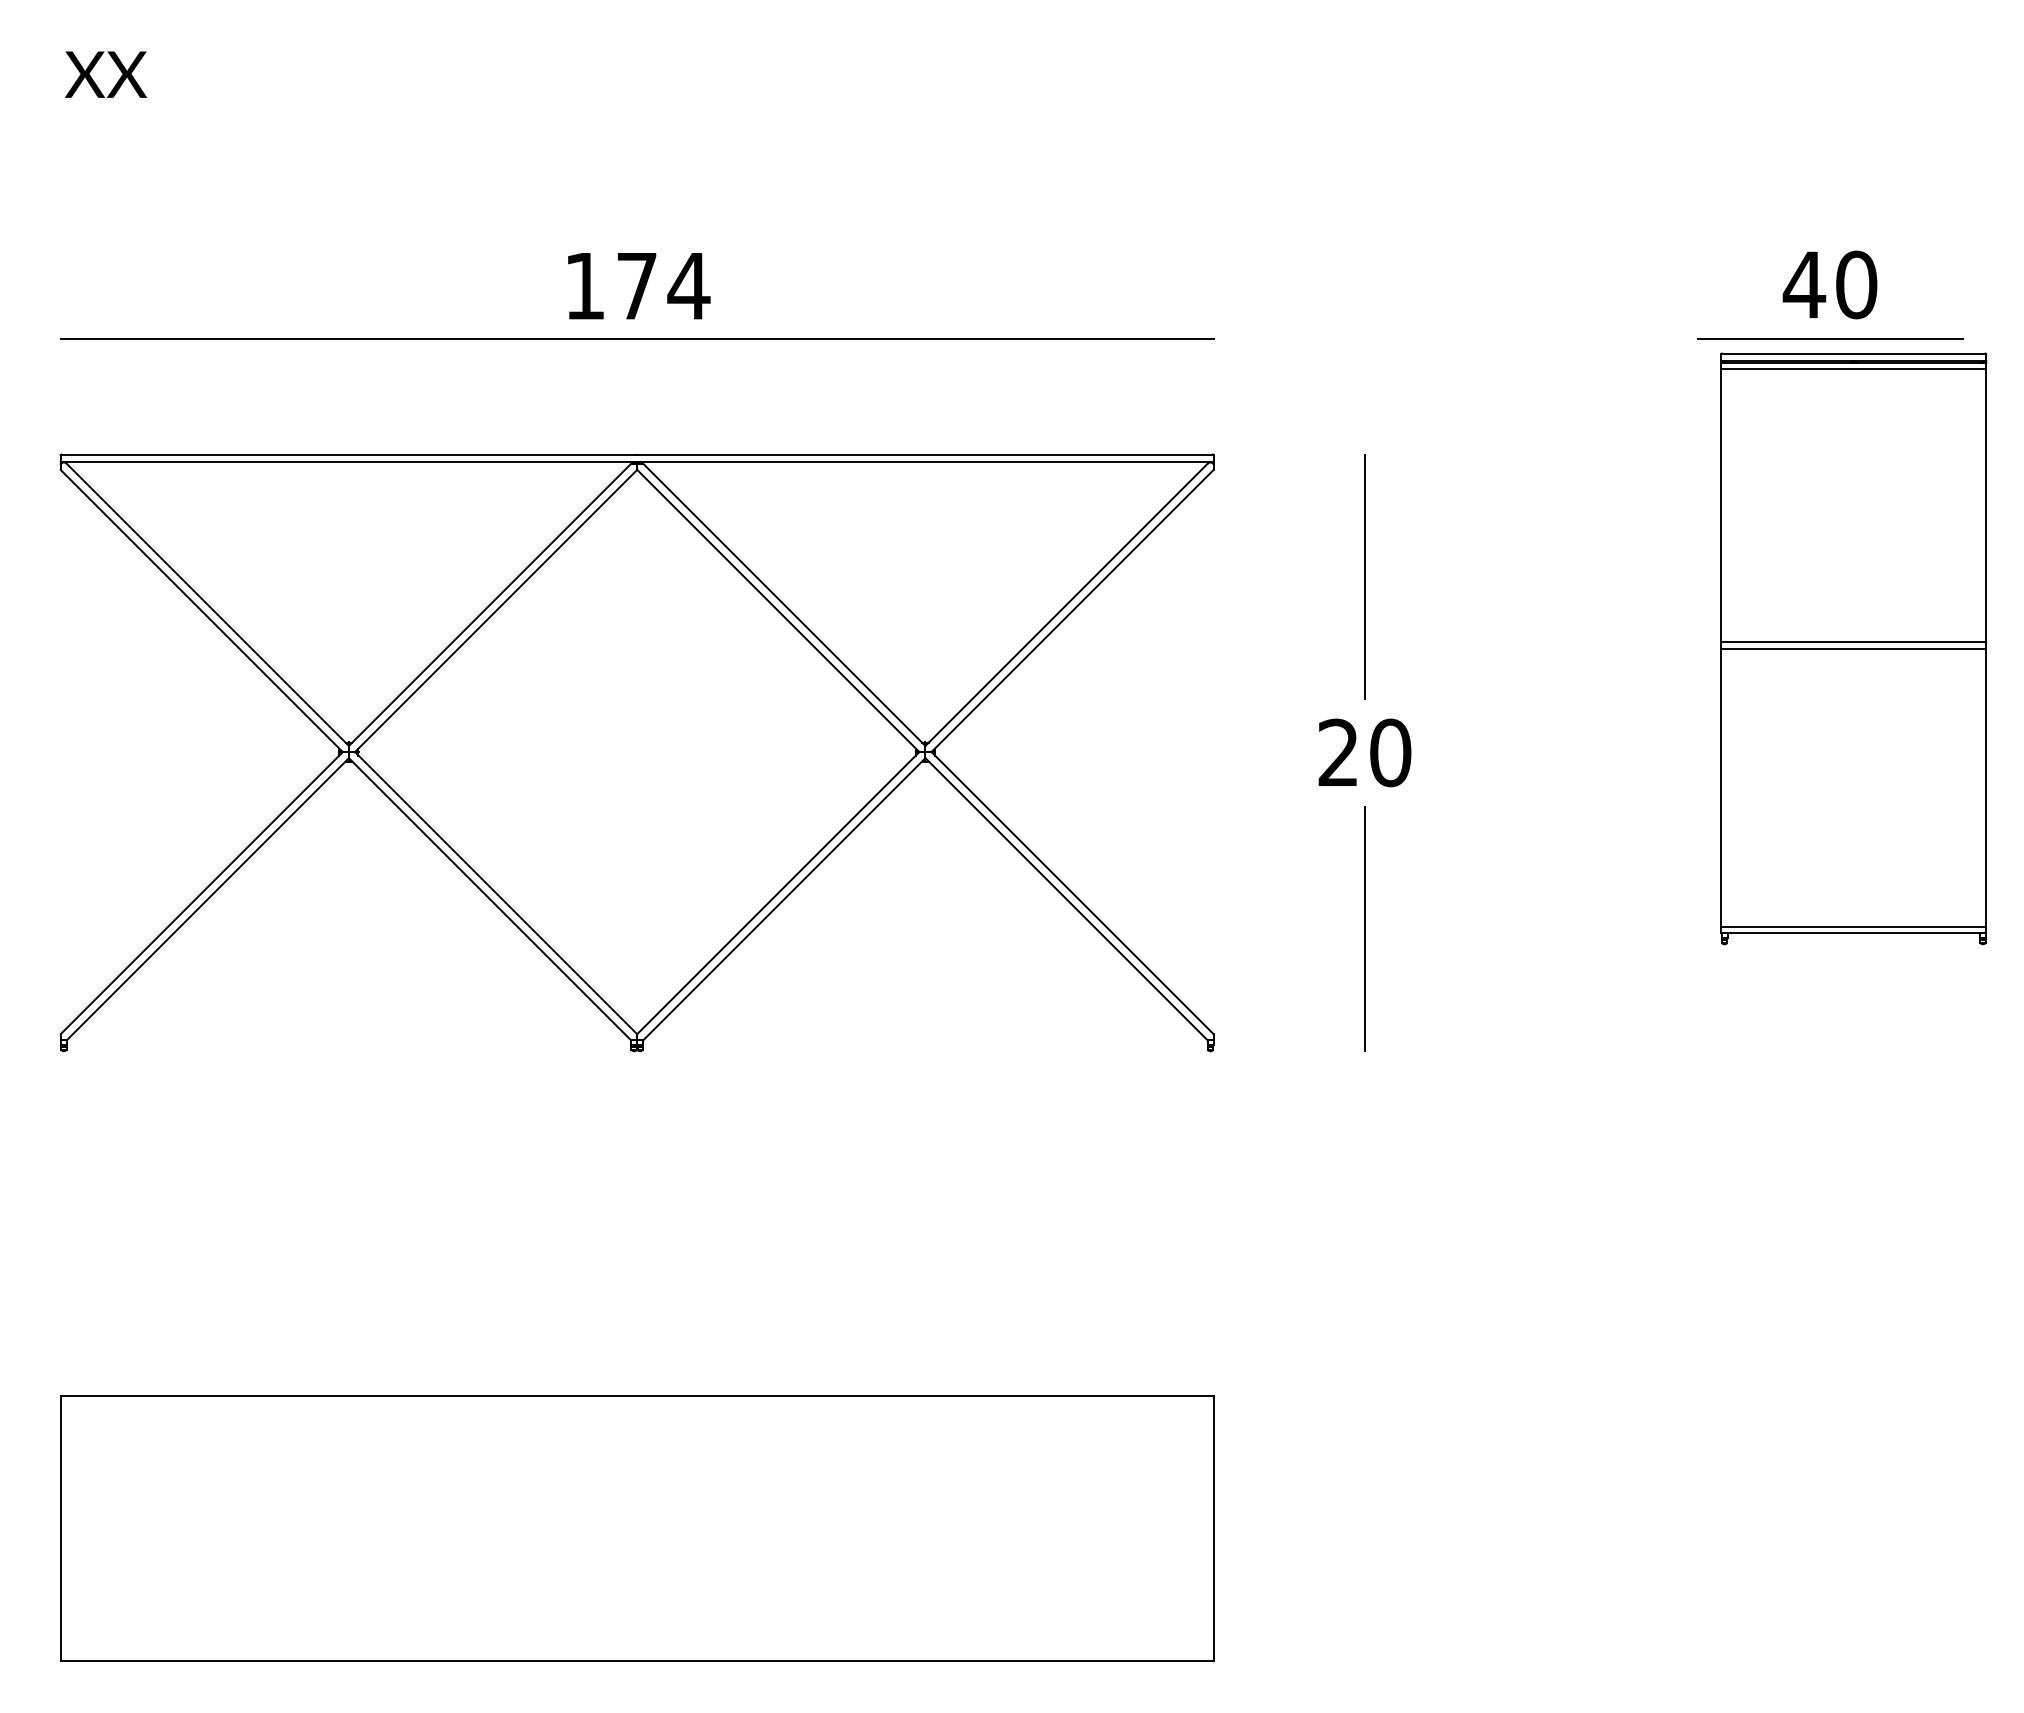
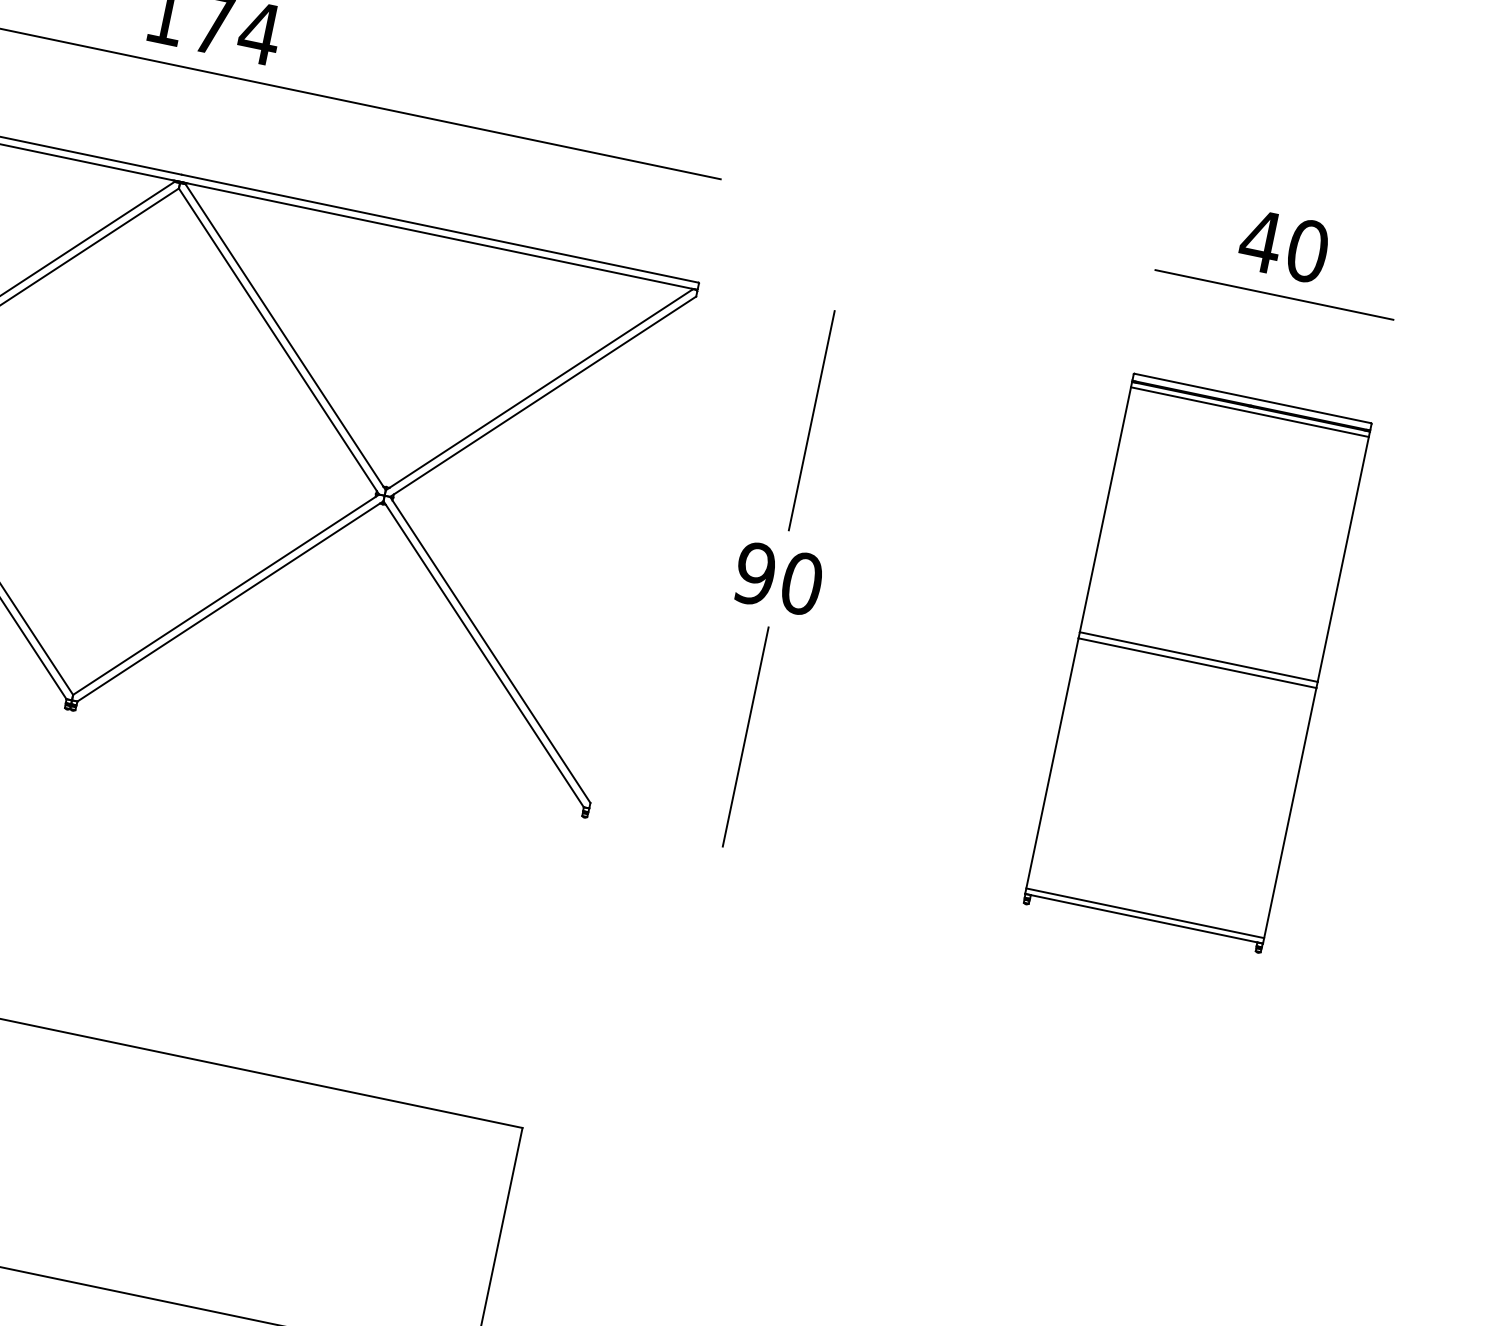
part: (1853, 648) -> (1197, 663), moved
text: (1338, 752) -> (755, 573), 20 -> 90

